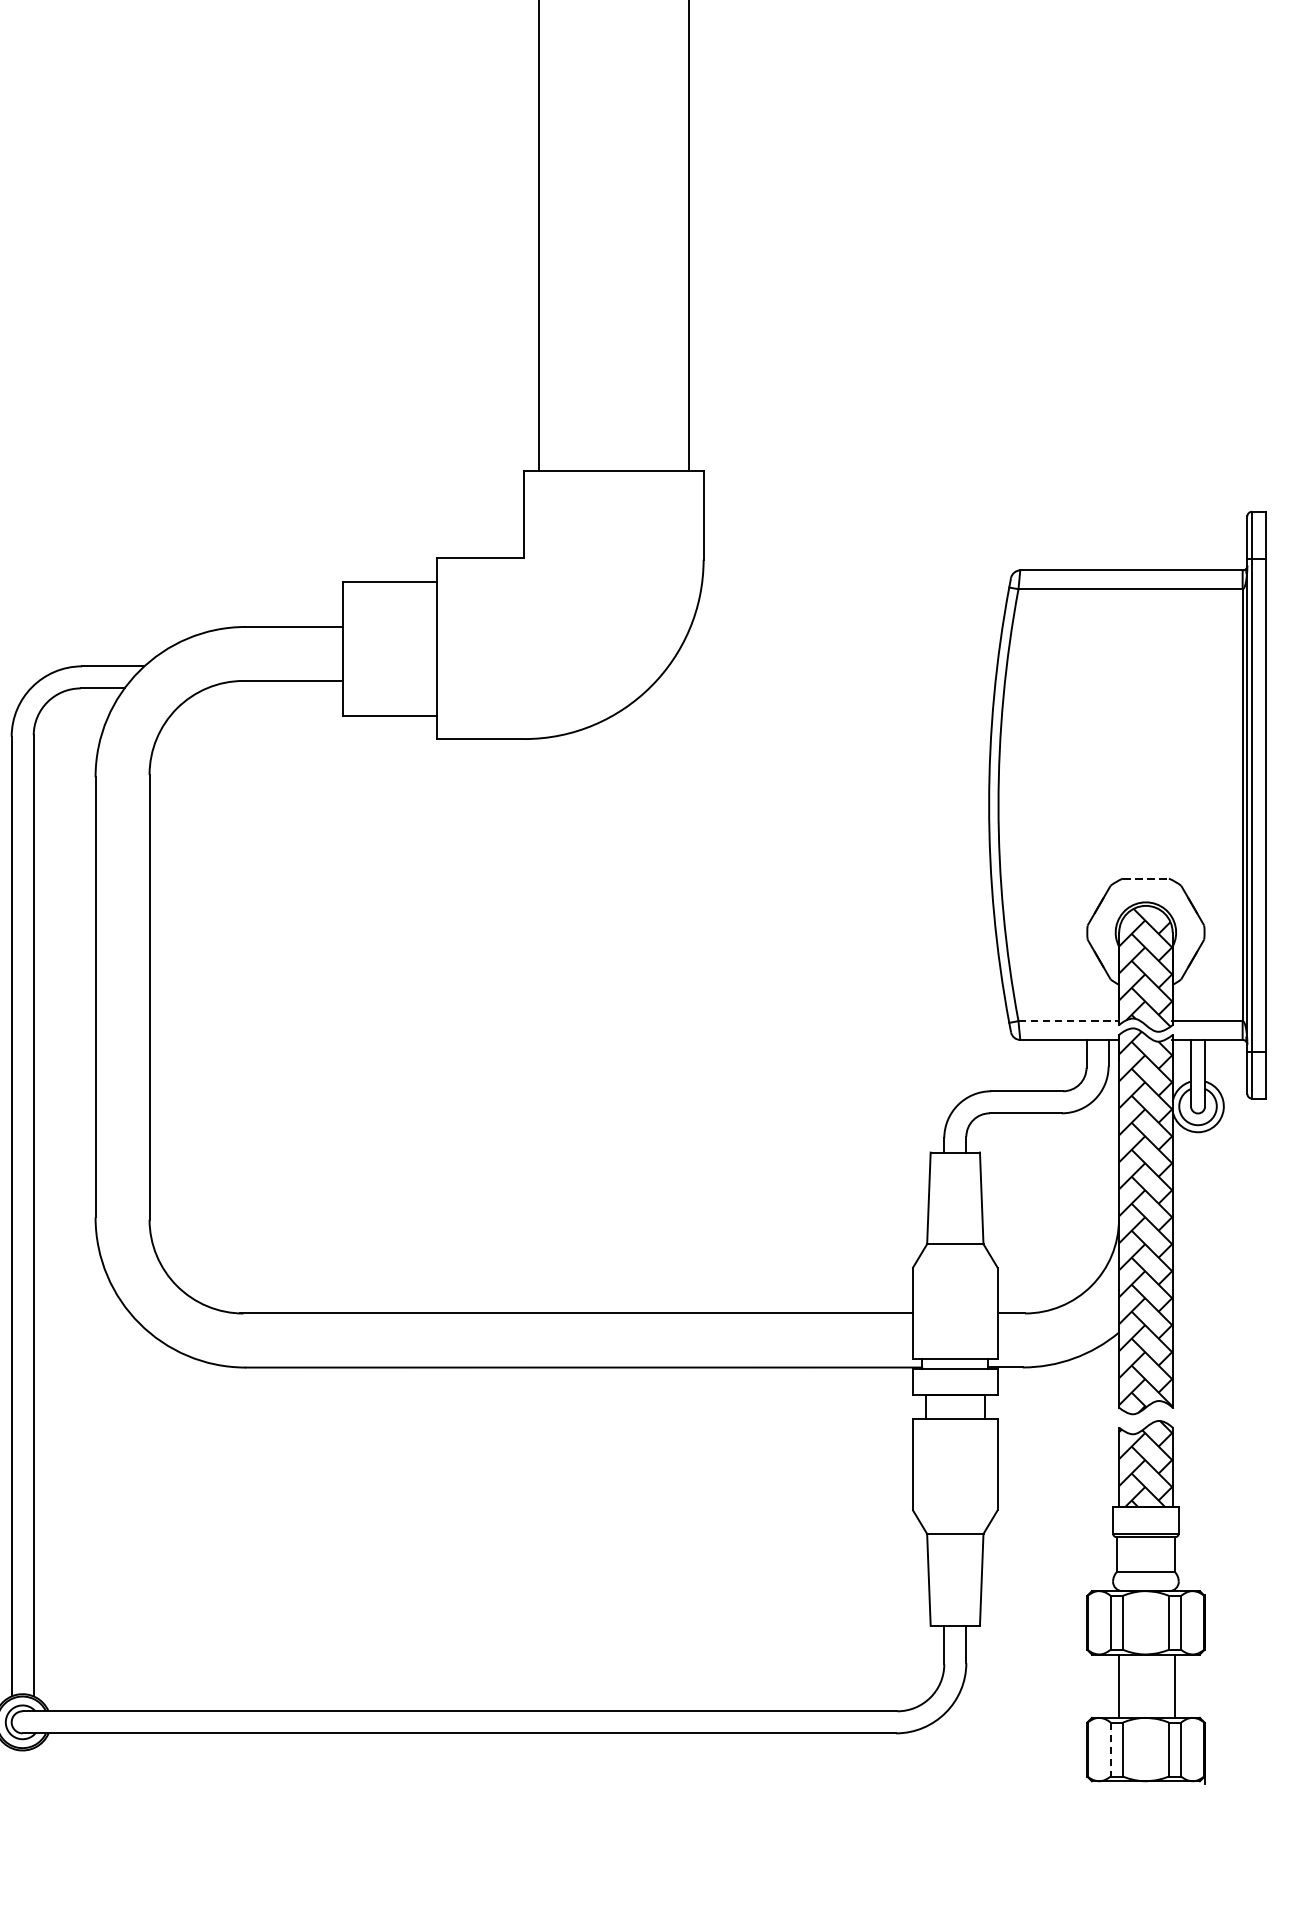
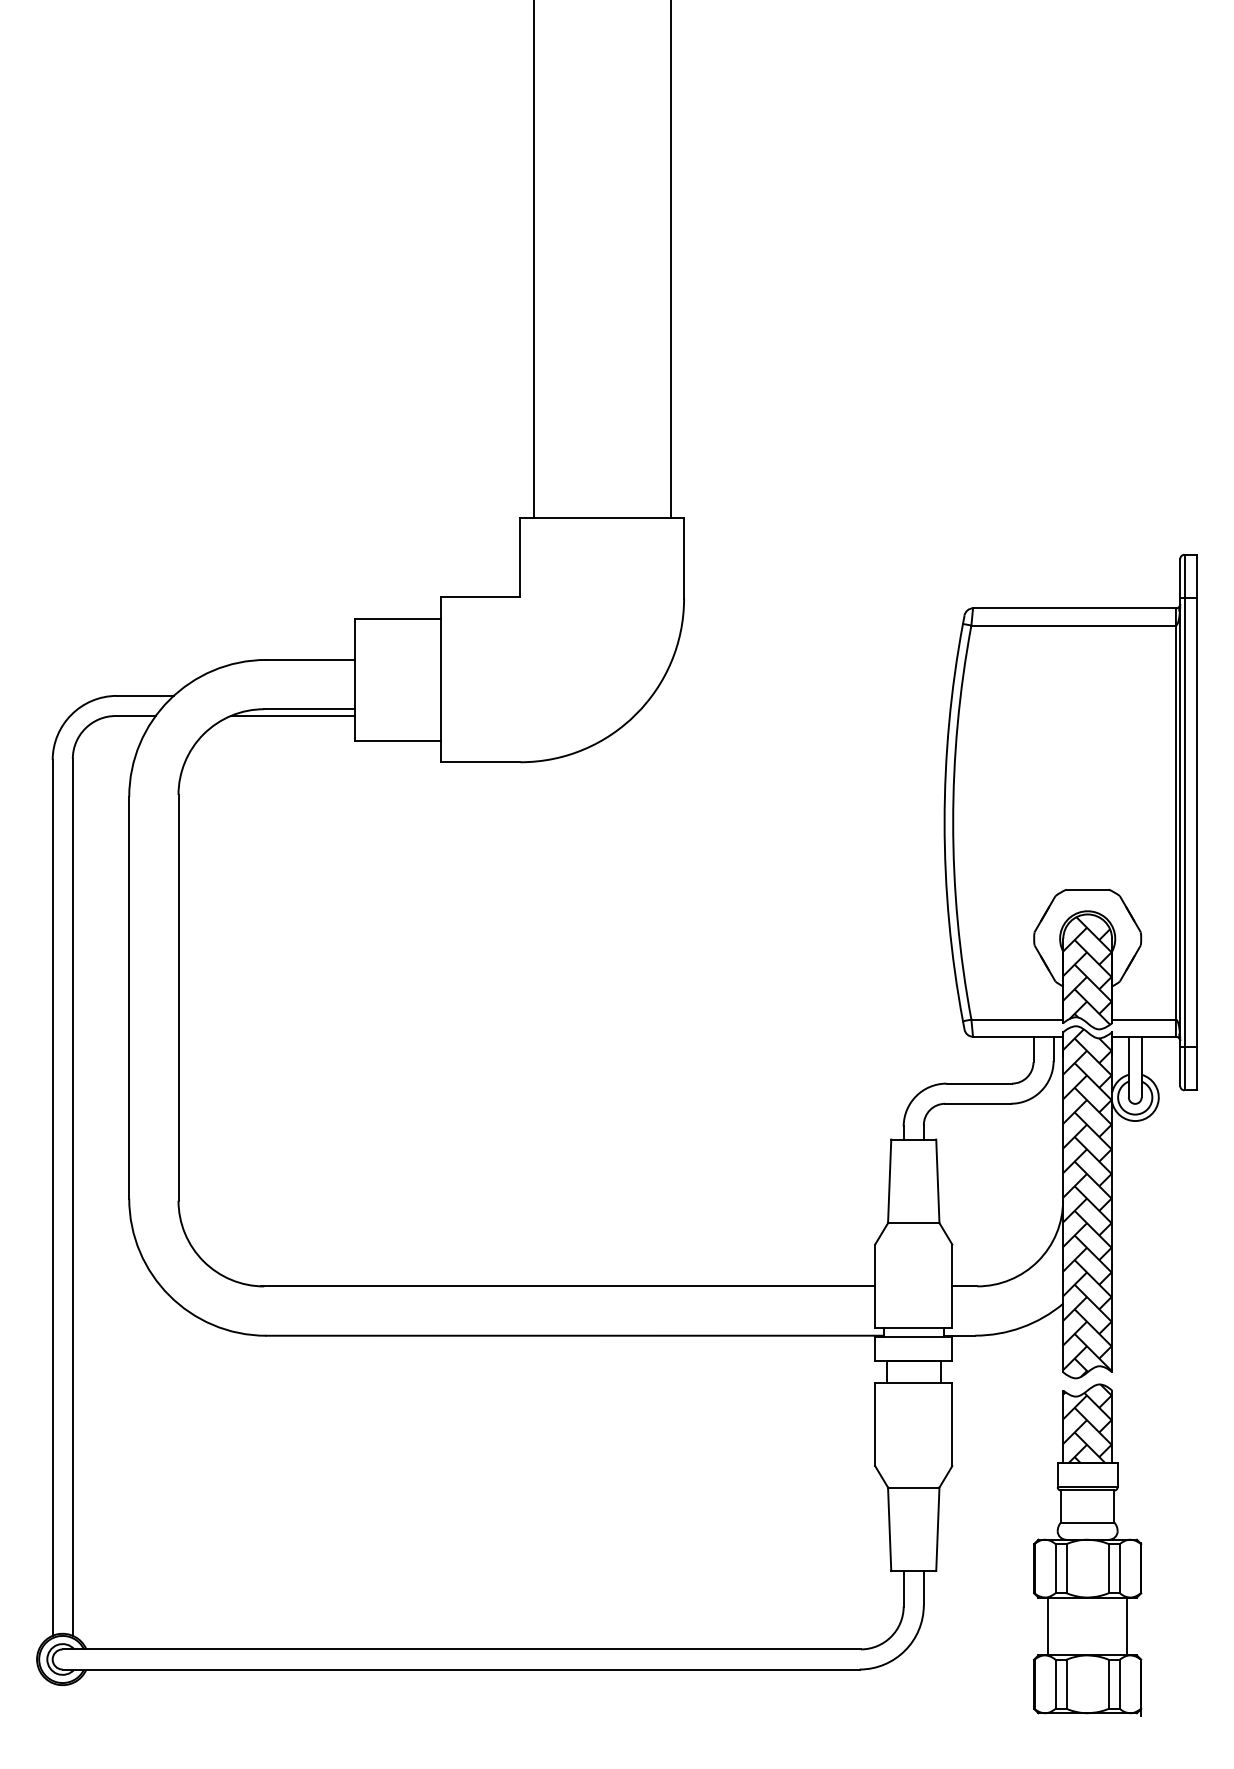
line: (274, 688) -> (292, 716), added
line: (1145, 878) -> (1087, 889), dashed -> solid
line: (1069, 1020) -> (1017, 1019), dashed -> solid
line: (1119, 1686) -> (1127, 1626), moved
line: (1175, 1686) -> (1048, 1626), moved
line: (1110, 1749) -> (1055, 1684), dashed -> solid

